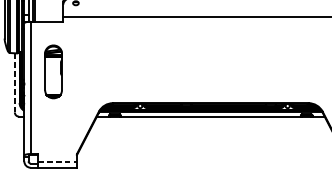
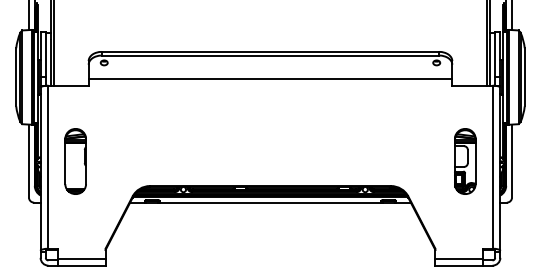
part: (53, 71) -> (75, 161), moved
line: (14, 83) -> (28, 161), dashed -> solid
line: (58, 162) -> (82, 259), dashed -> solid

